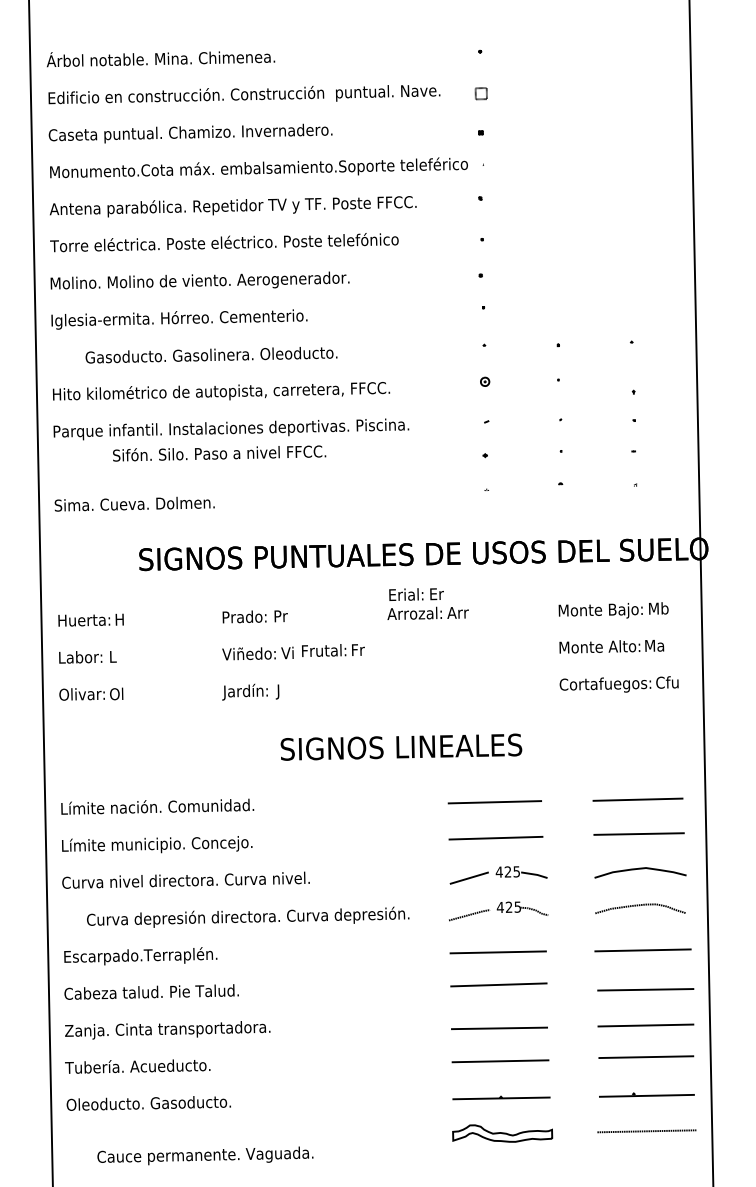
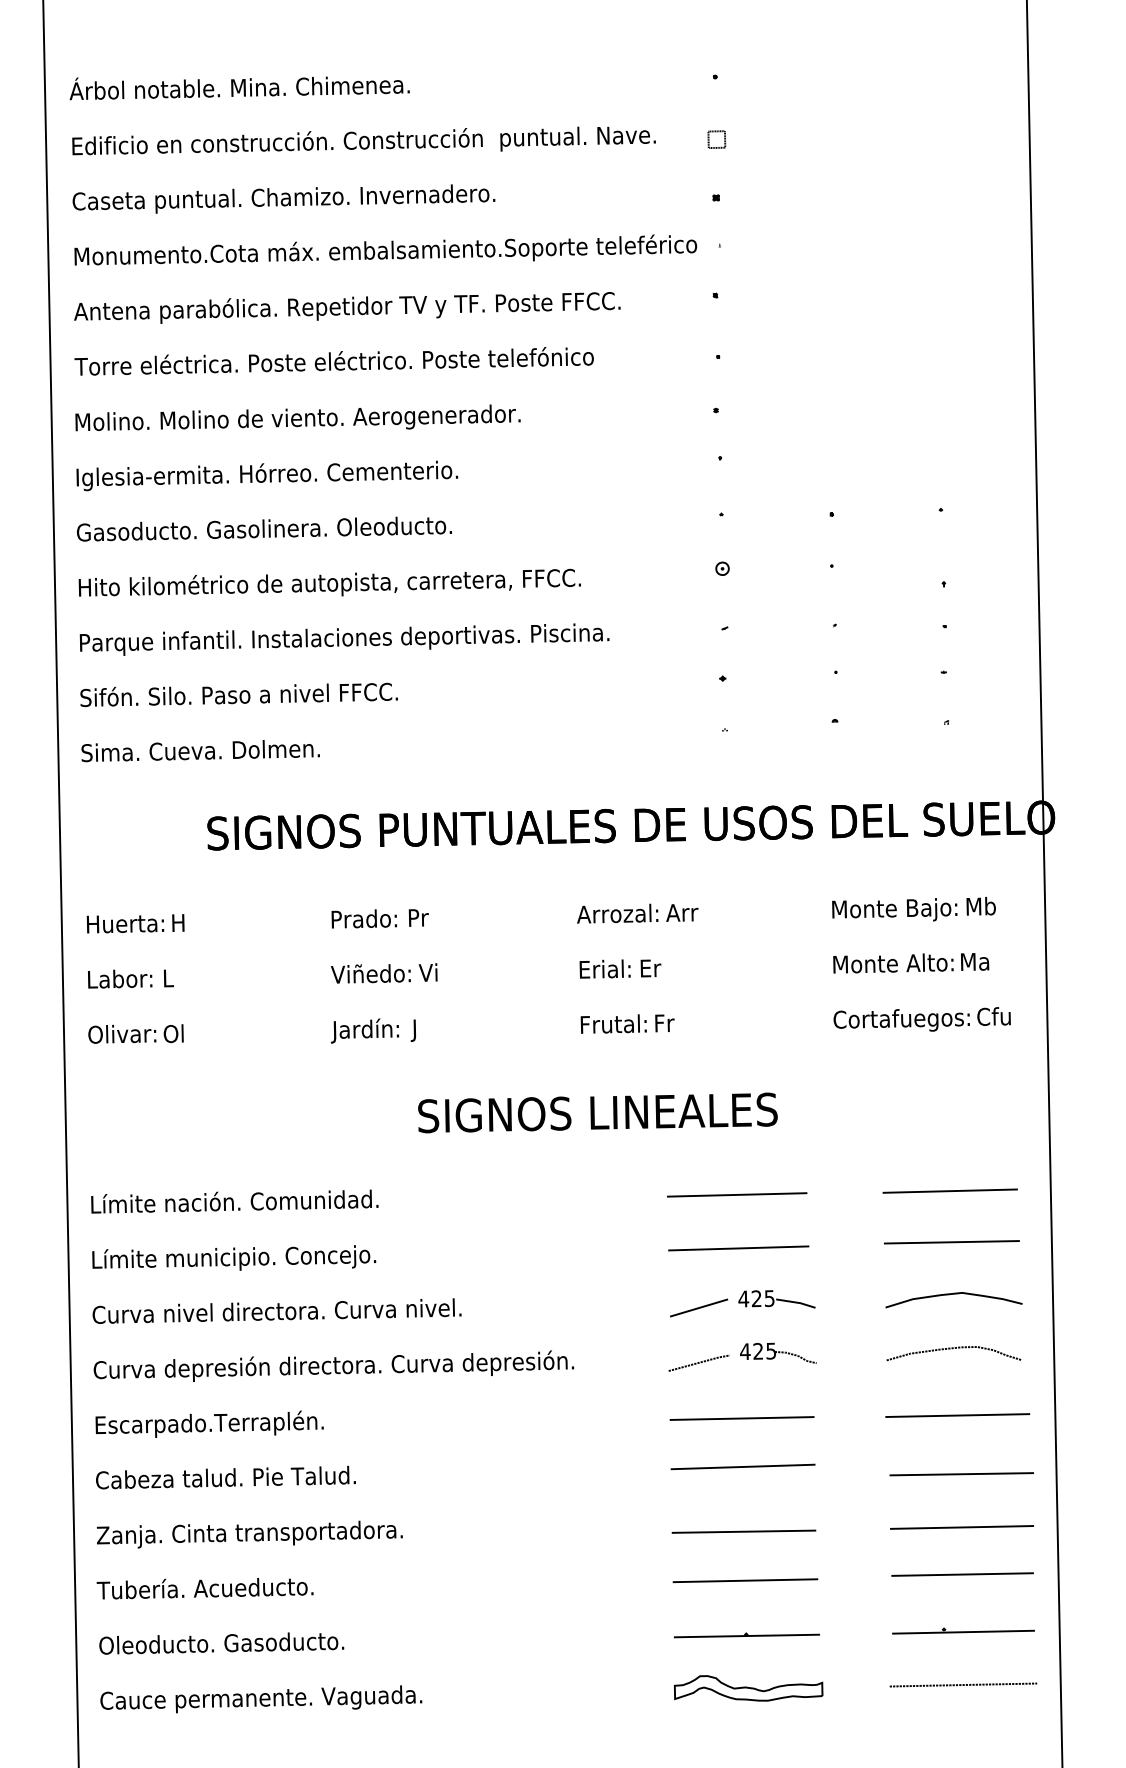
text: (211, 355) -> (264, 529), moved
text: (219, 453) -> (239, 694), moved
text: (416, 594) -> (620, 968), moved
text: (333, 650) -> (627, 1024), moved
text: (248, 916) -> (334, 1365), moved
text: (205, 1155) -> (261, 1698), moved

